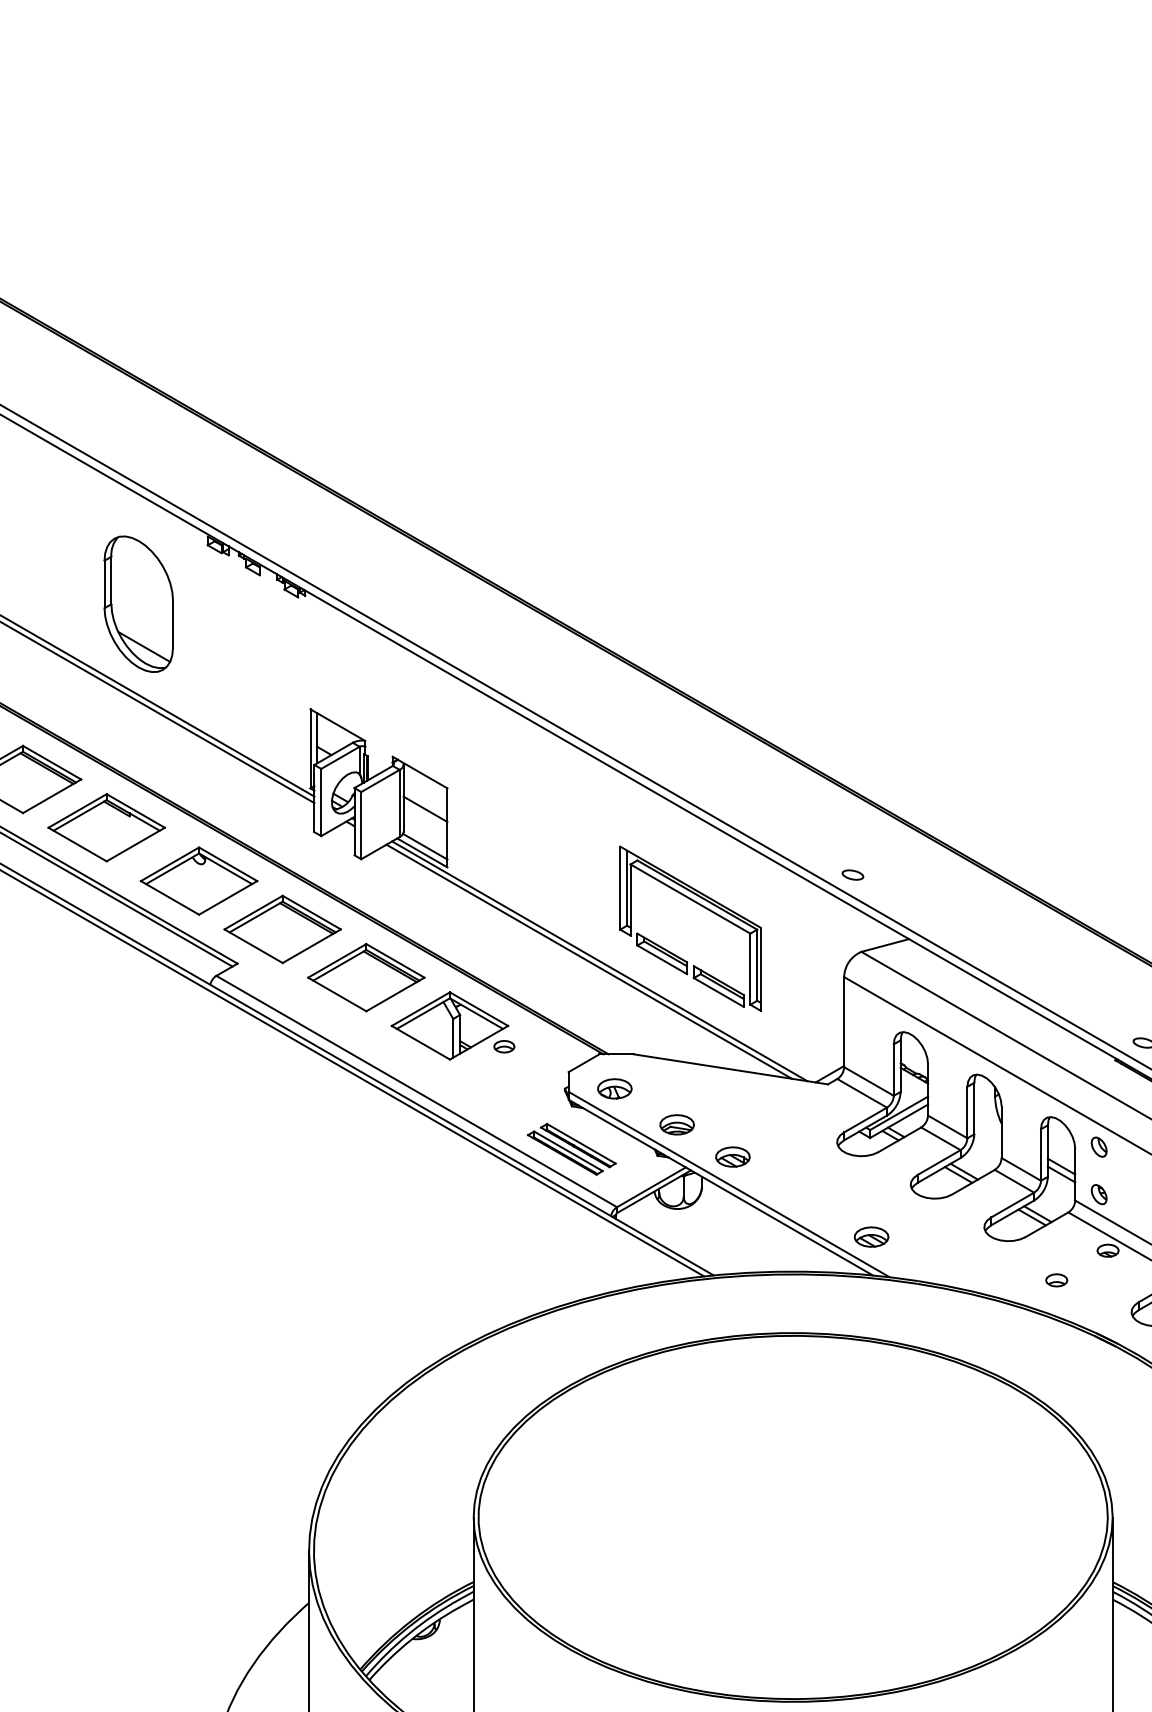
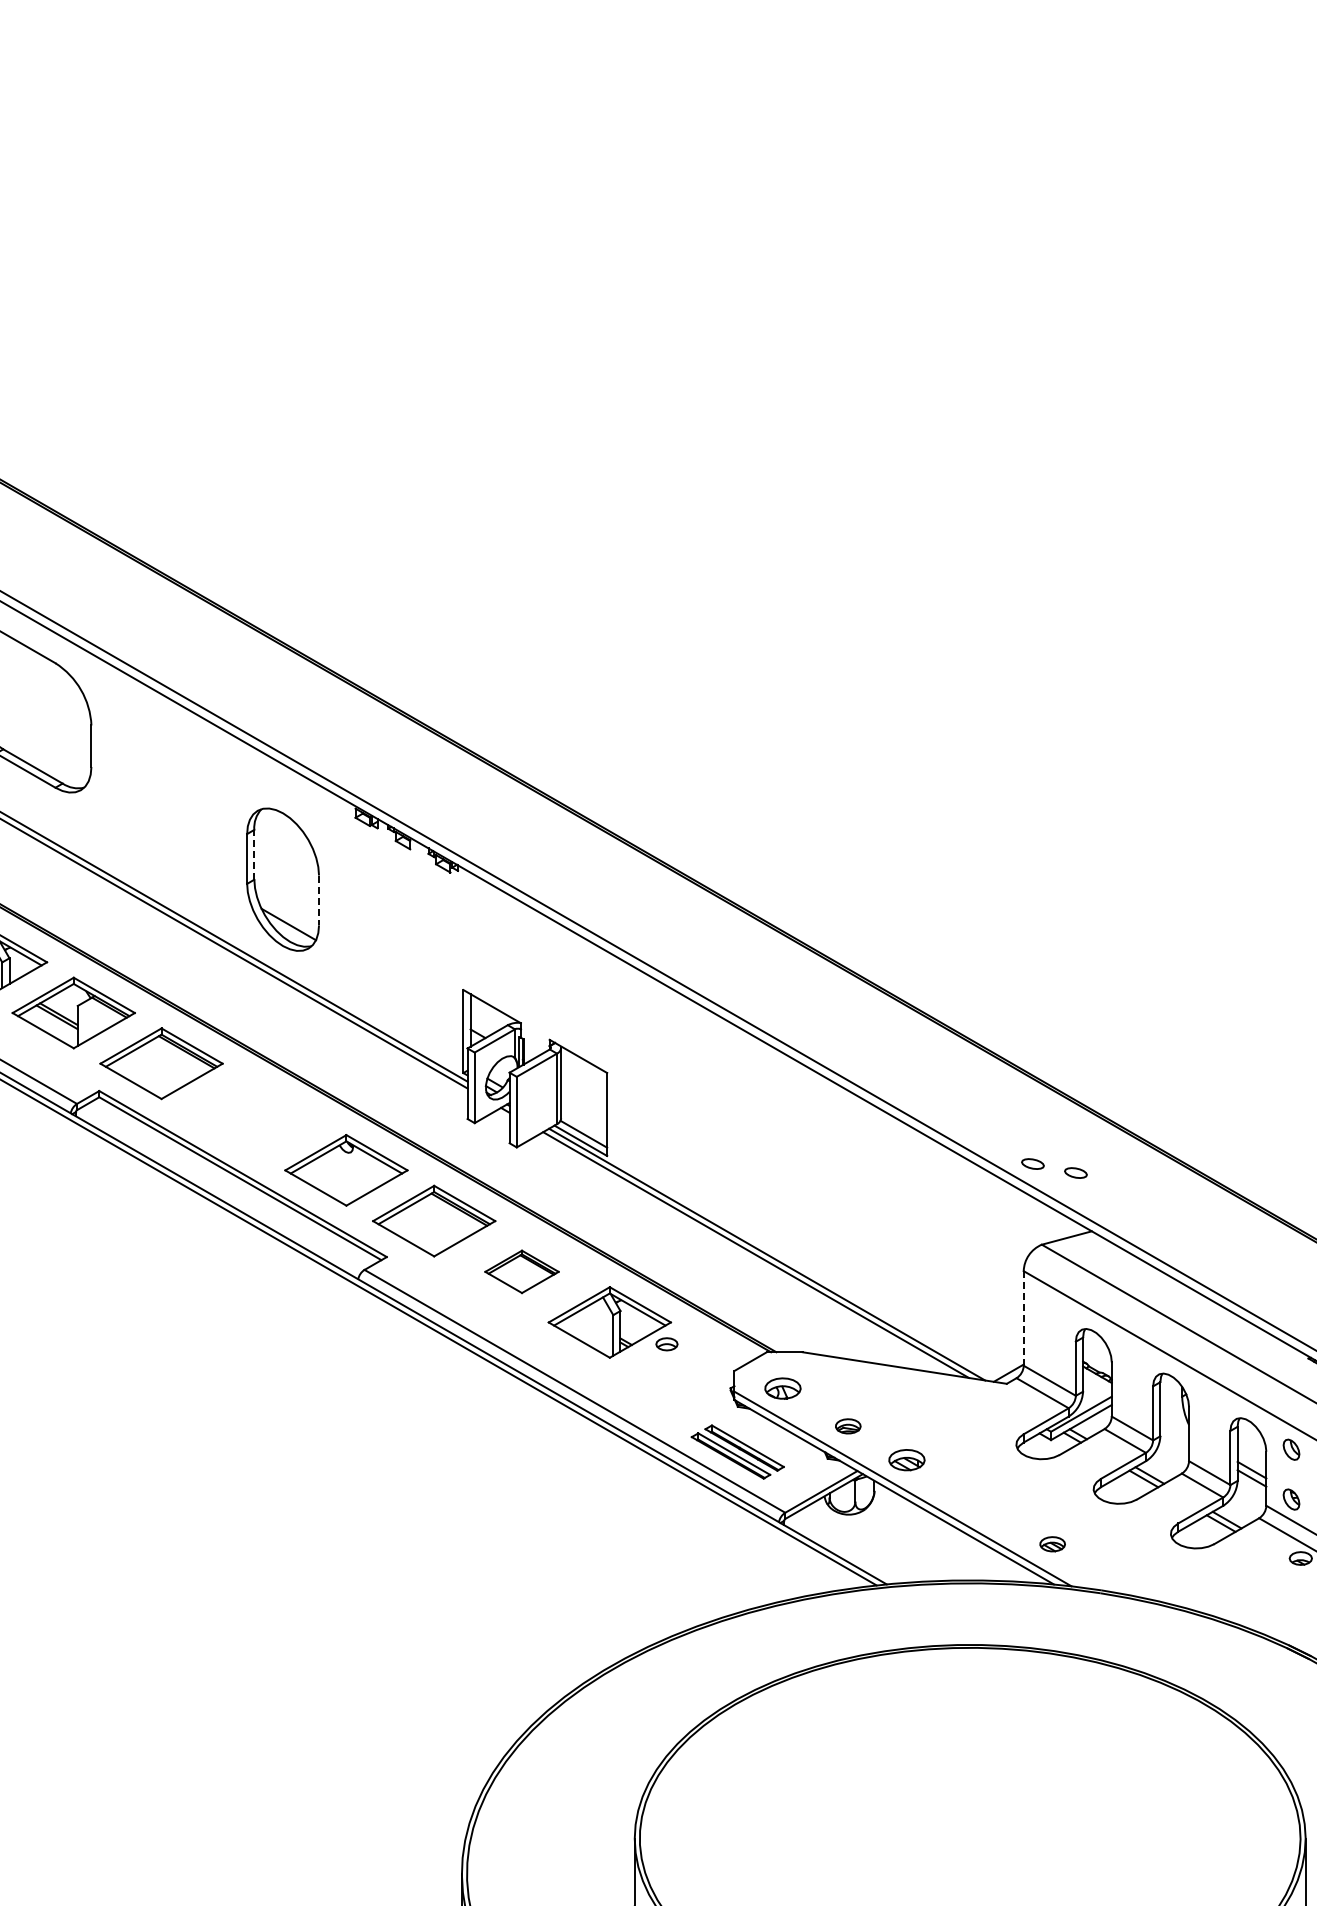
line: (111, 580) -> (254, 854), solid -> dashed
line: (173, 624) -> (319, 900), solid -> dashed
line: (425, 808) -> (584, 1094), removed
part: (106, 827) -> (249, 1114), removed
part: (893, 883) -> (1075, 1172), added
part: (702, 906) -> (874, 1197), removed
part: (365, 977) -> (521, 1271), size x0.6
line: (843, 1021) -> (1023, 1317), solid -> dashed
part: (676, 1125) -> (847, 1426), size x0.7
part: (871, 1237) -> (1052, 1544), size x0.7
part: (1056, 1280) -> (1246, 1589), removed

